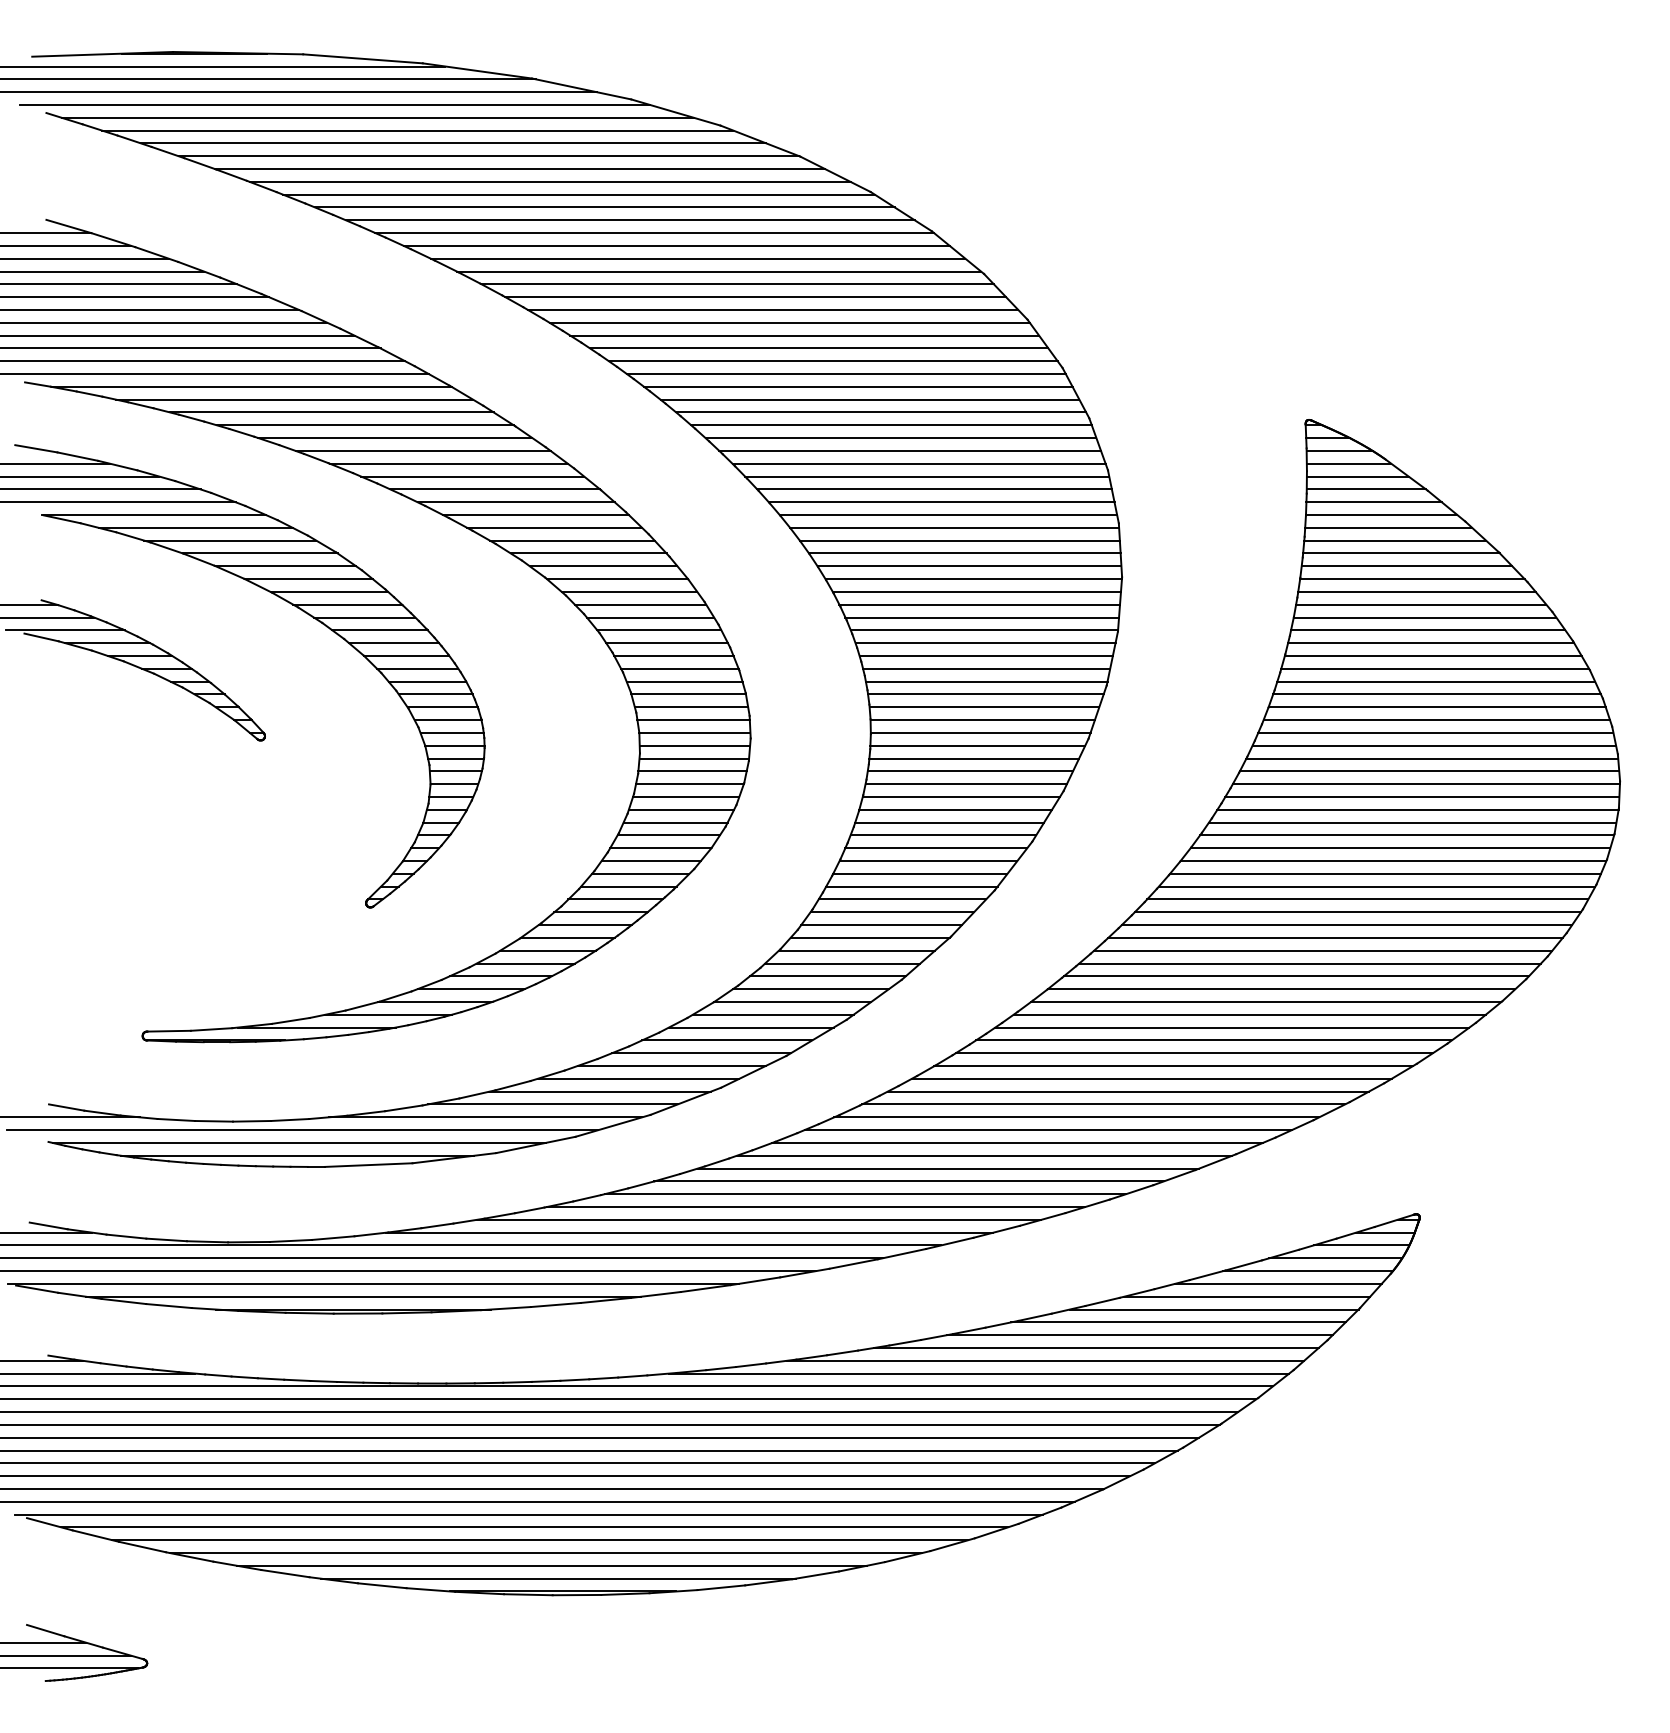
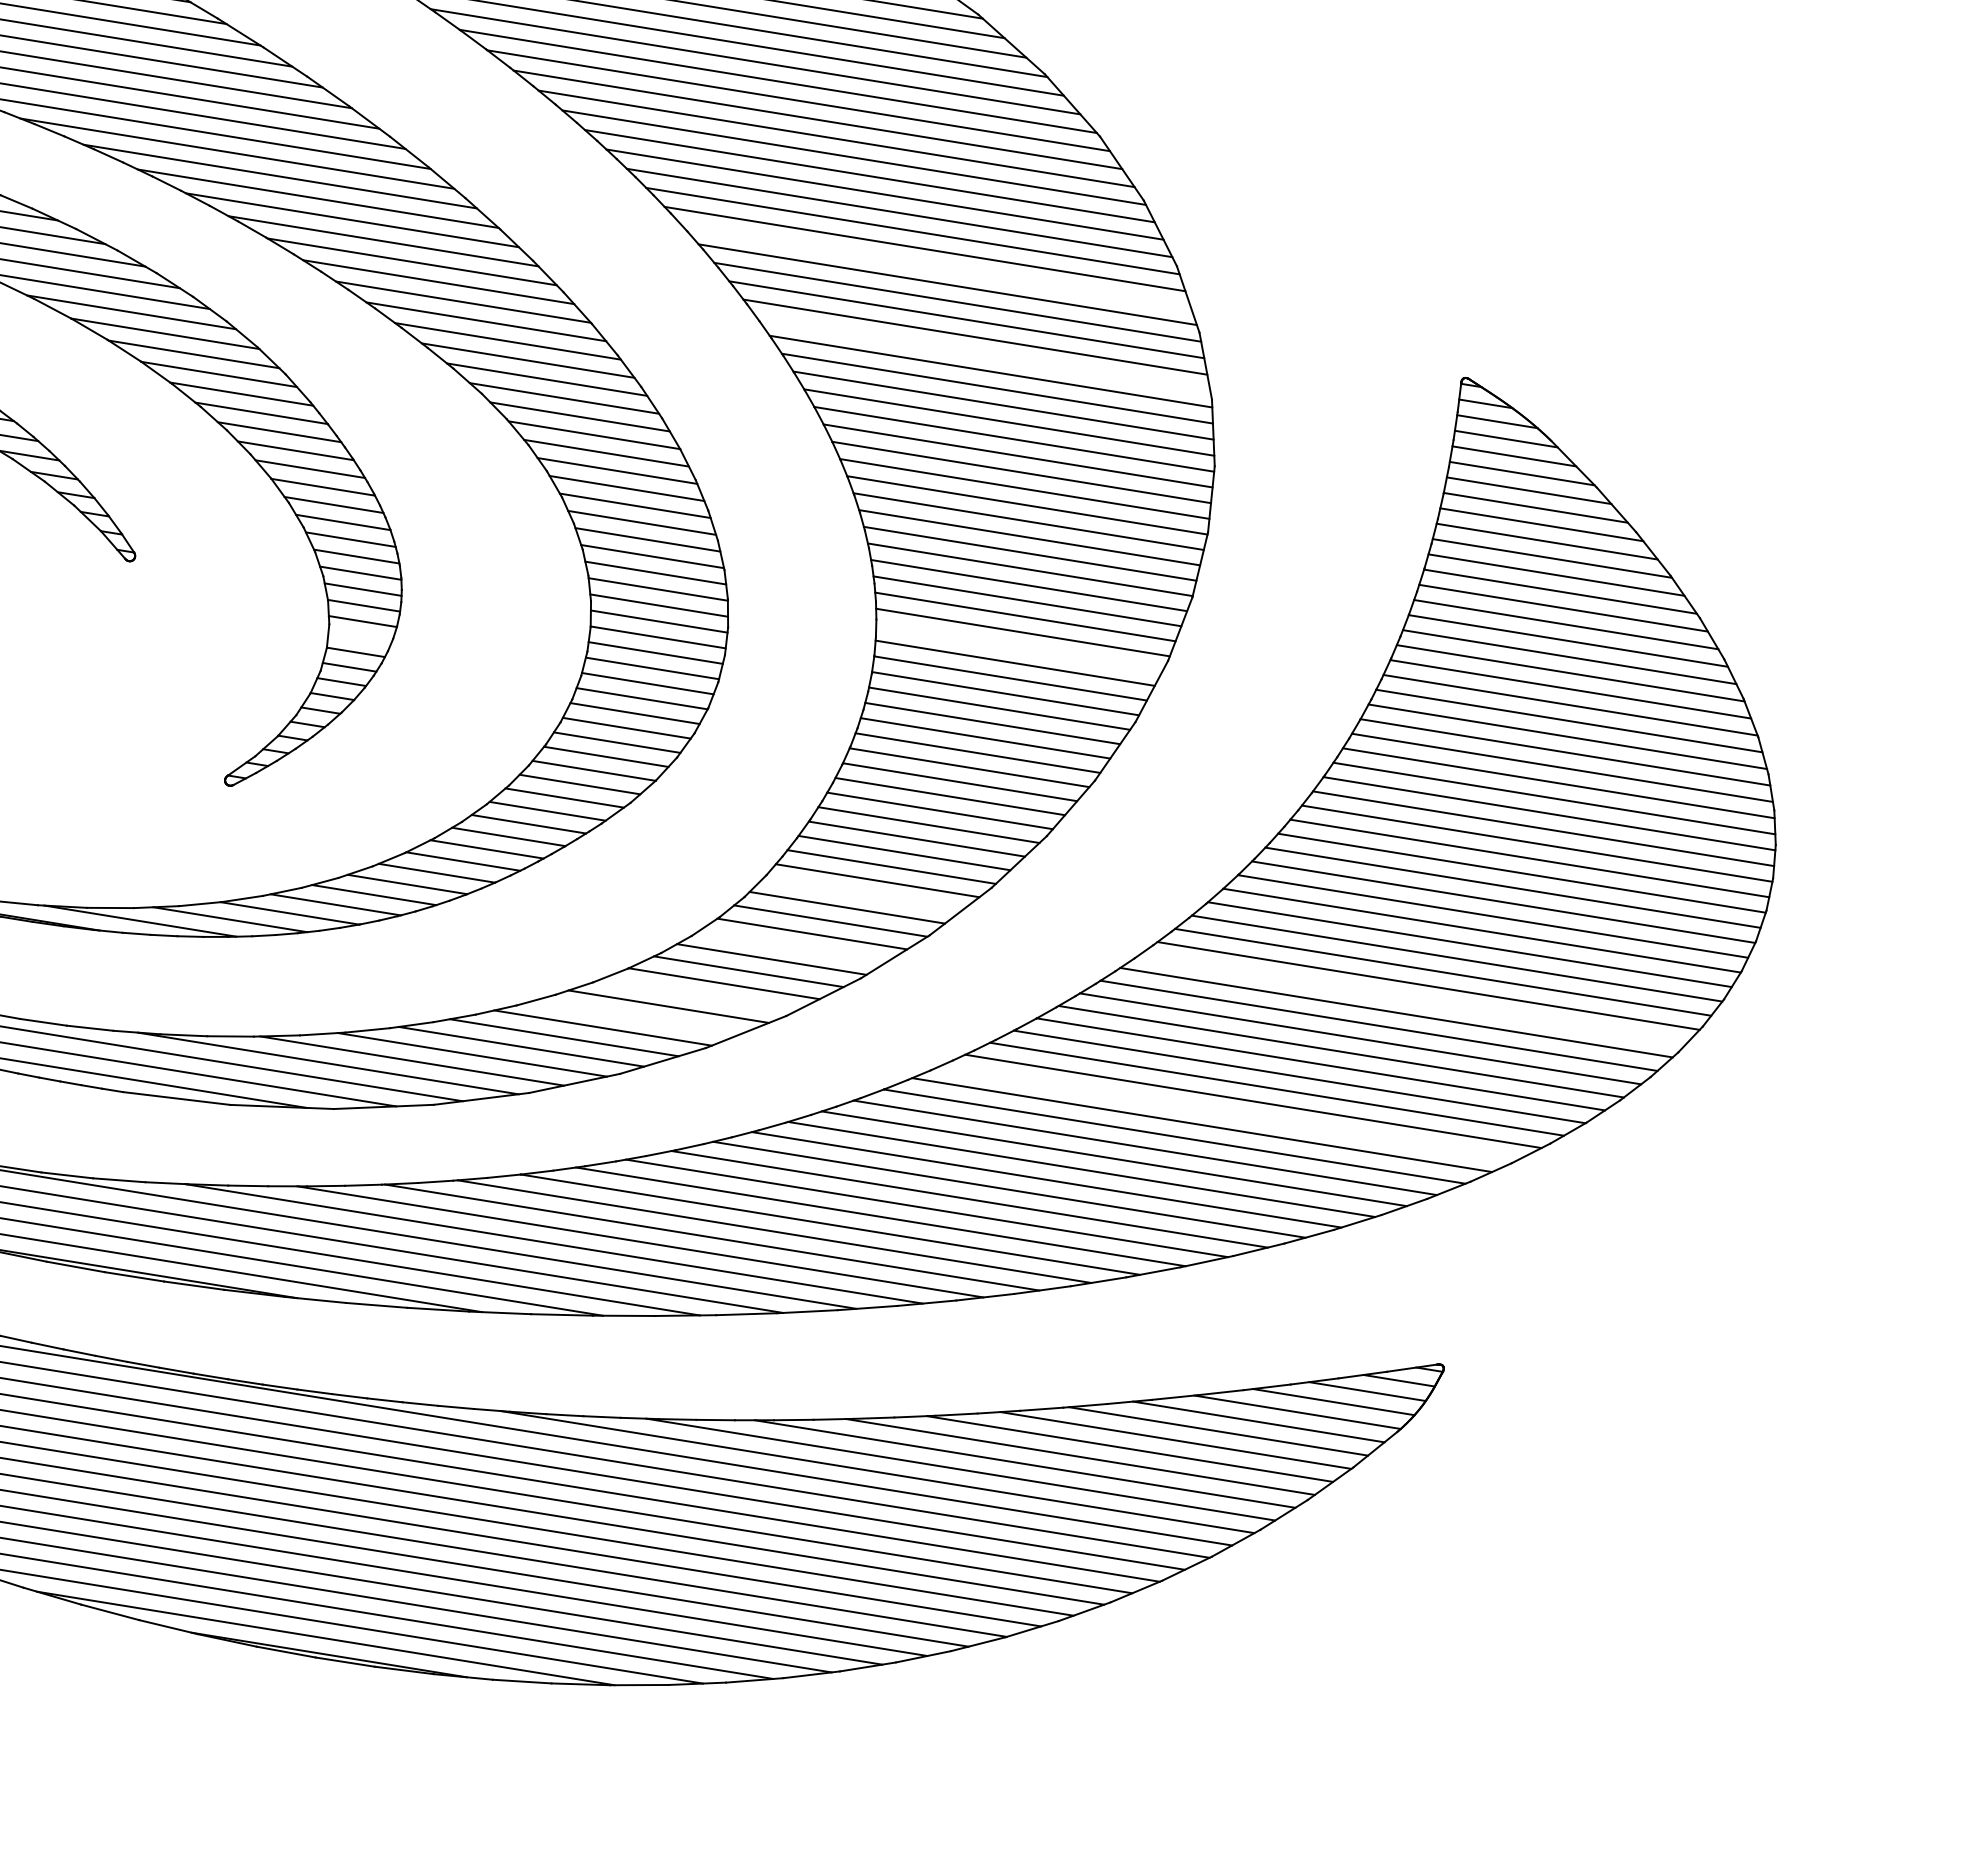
line: (869, 399) -> (936, 266), removed
line: (918, 463) -> (983, 354), removed
line: (985, 694) -> (1018, 647), removed
line: (455, 771) -> (359, 637), removed
line: (892, 912) -> (863, 894), removed
line: (1346, 925) -> (1412, 999), removed
line: (842, 963) -> (792, 946), removed
line: (772, 1014) -> (697, 994), removed
line: (727, 1040) -> (637, 1017), removed
line: (1213, 1040) -> (1227, 1113), removed

